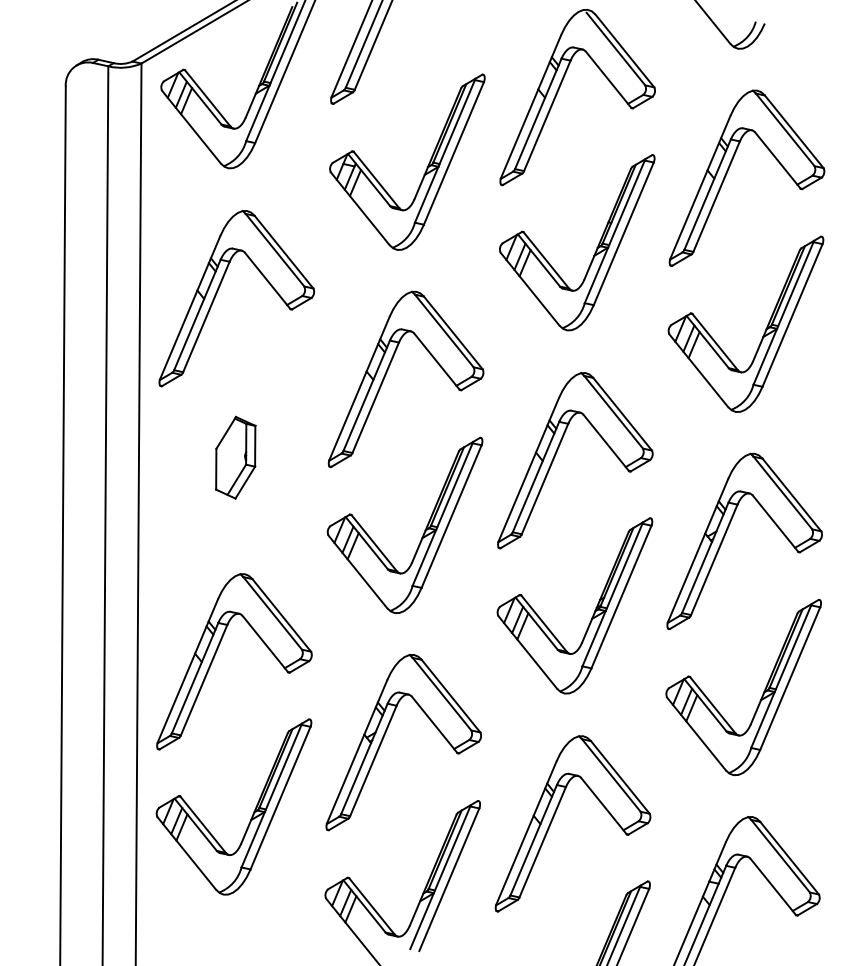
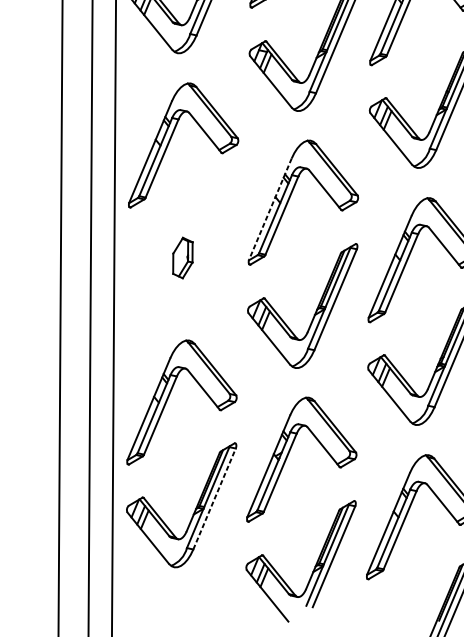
line: (359, 388) -> (270, 209), solid -> dashed
part: (235, 457) -> (182, 257), size x0.7
line: (280, 797) -> (214, 498), solid -> dashed

